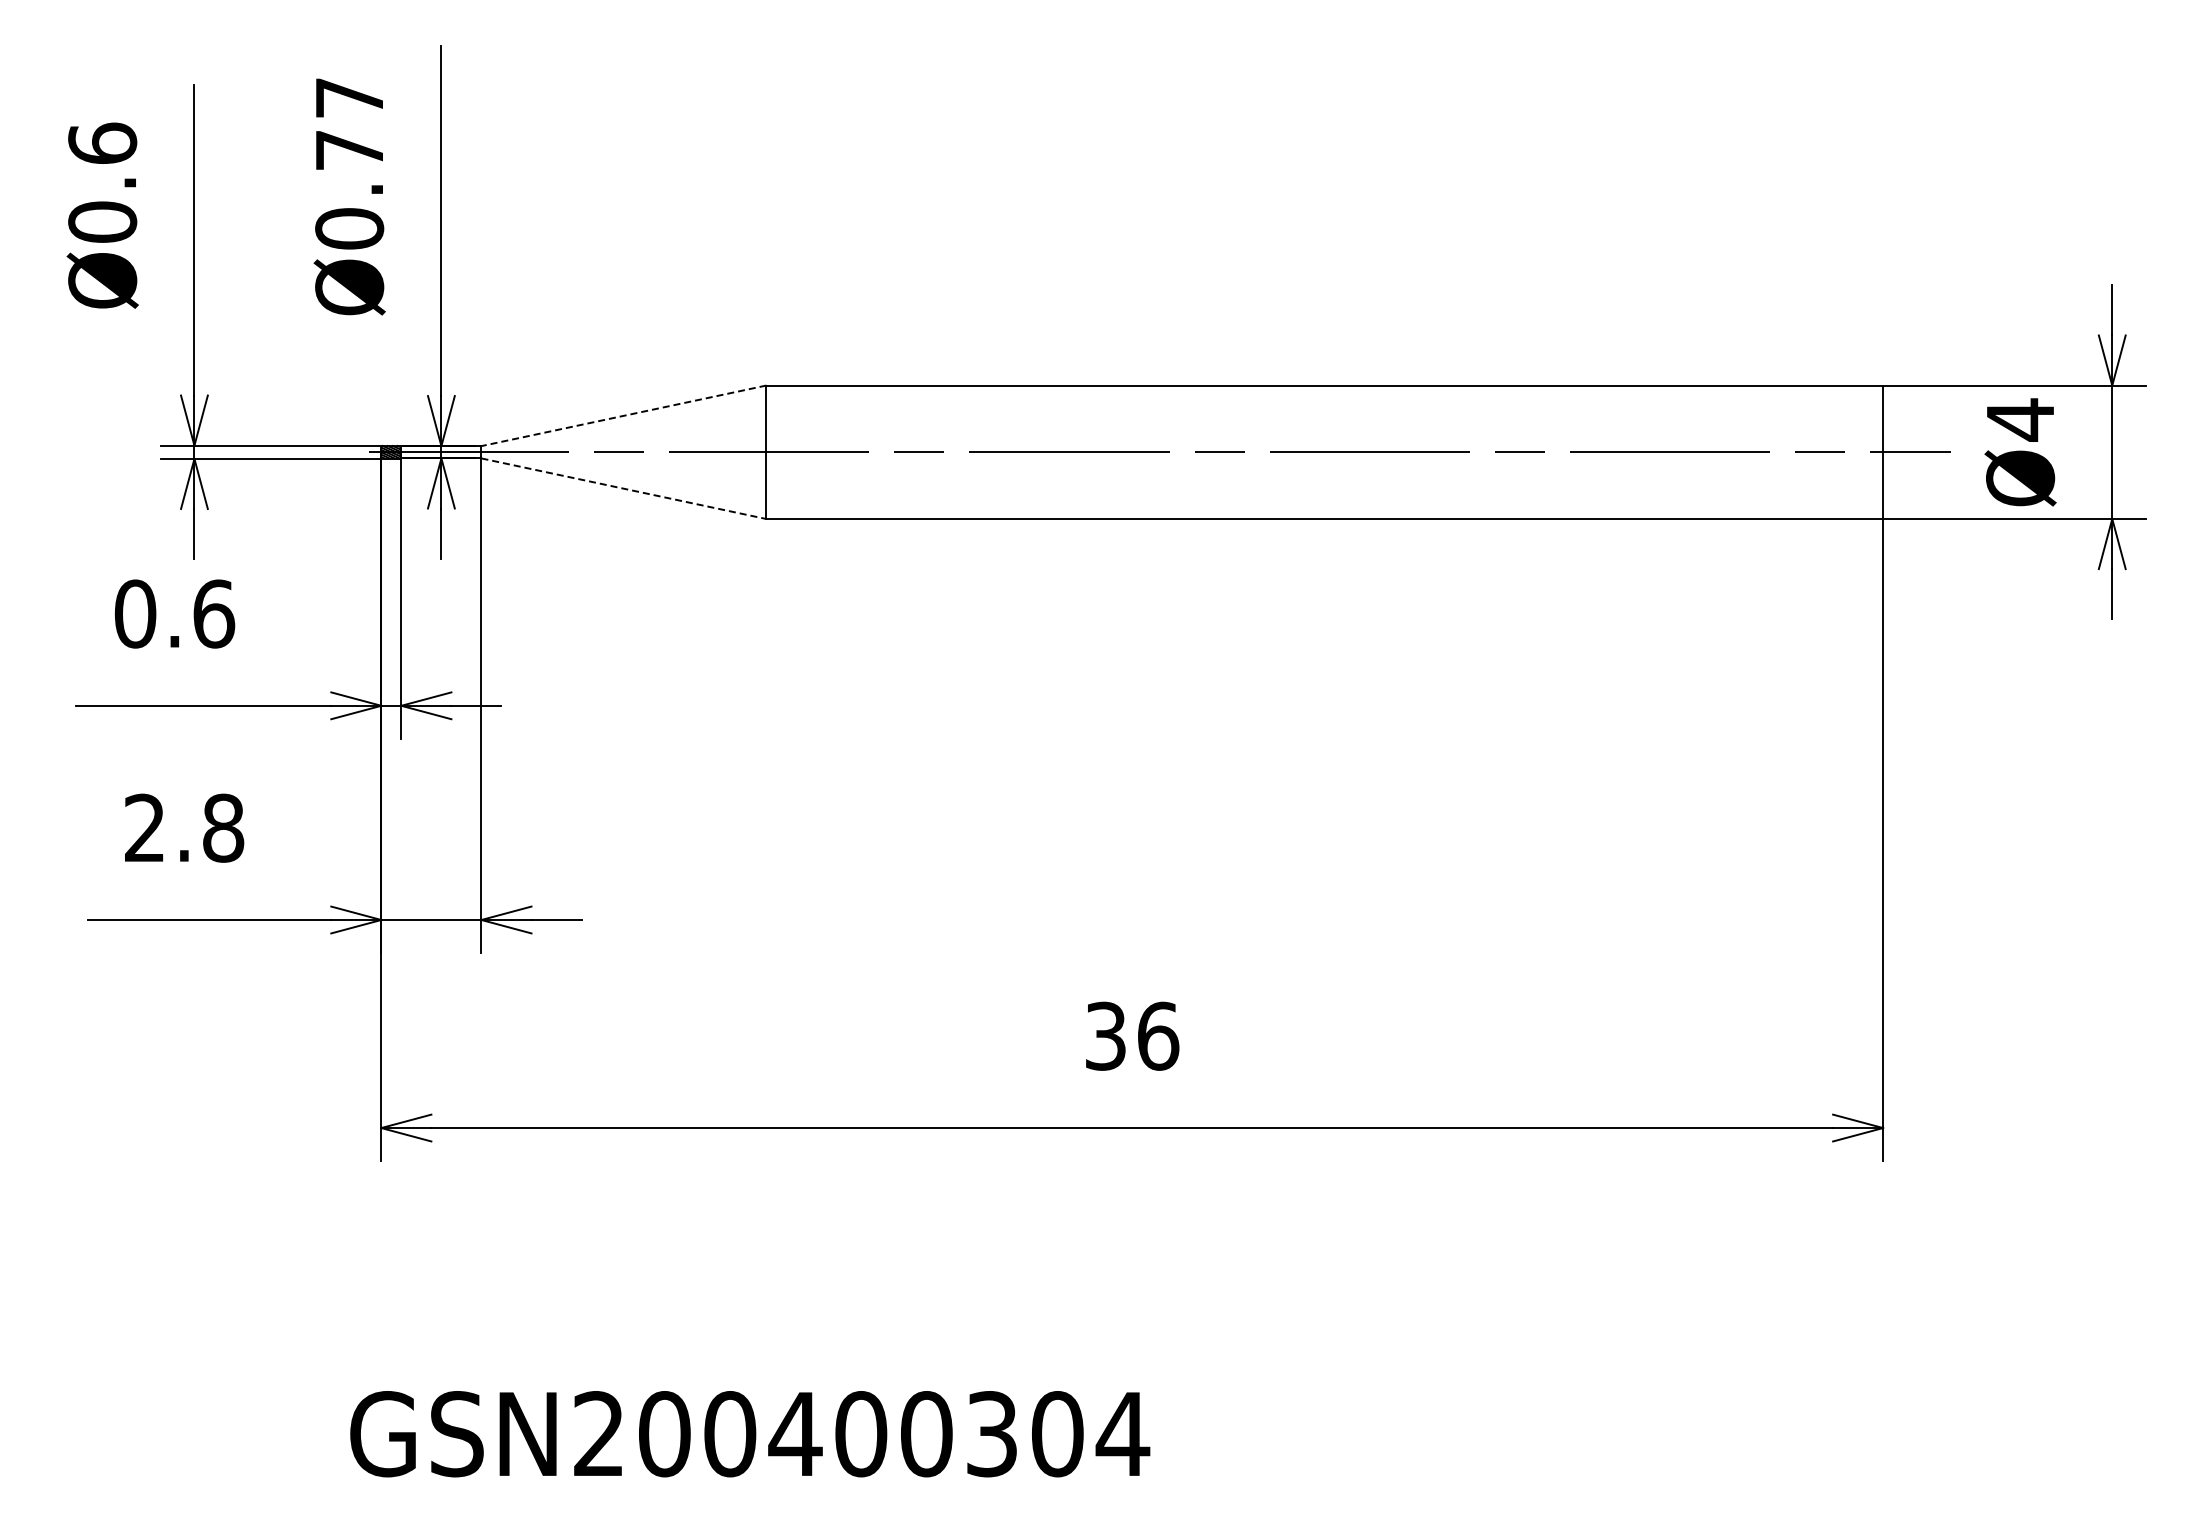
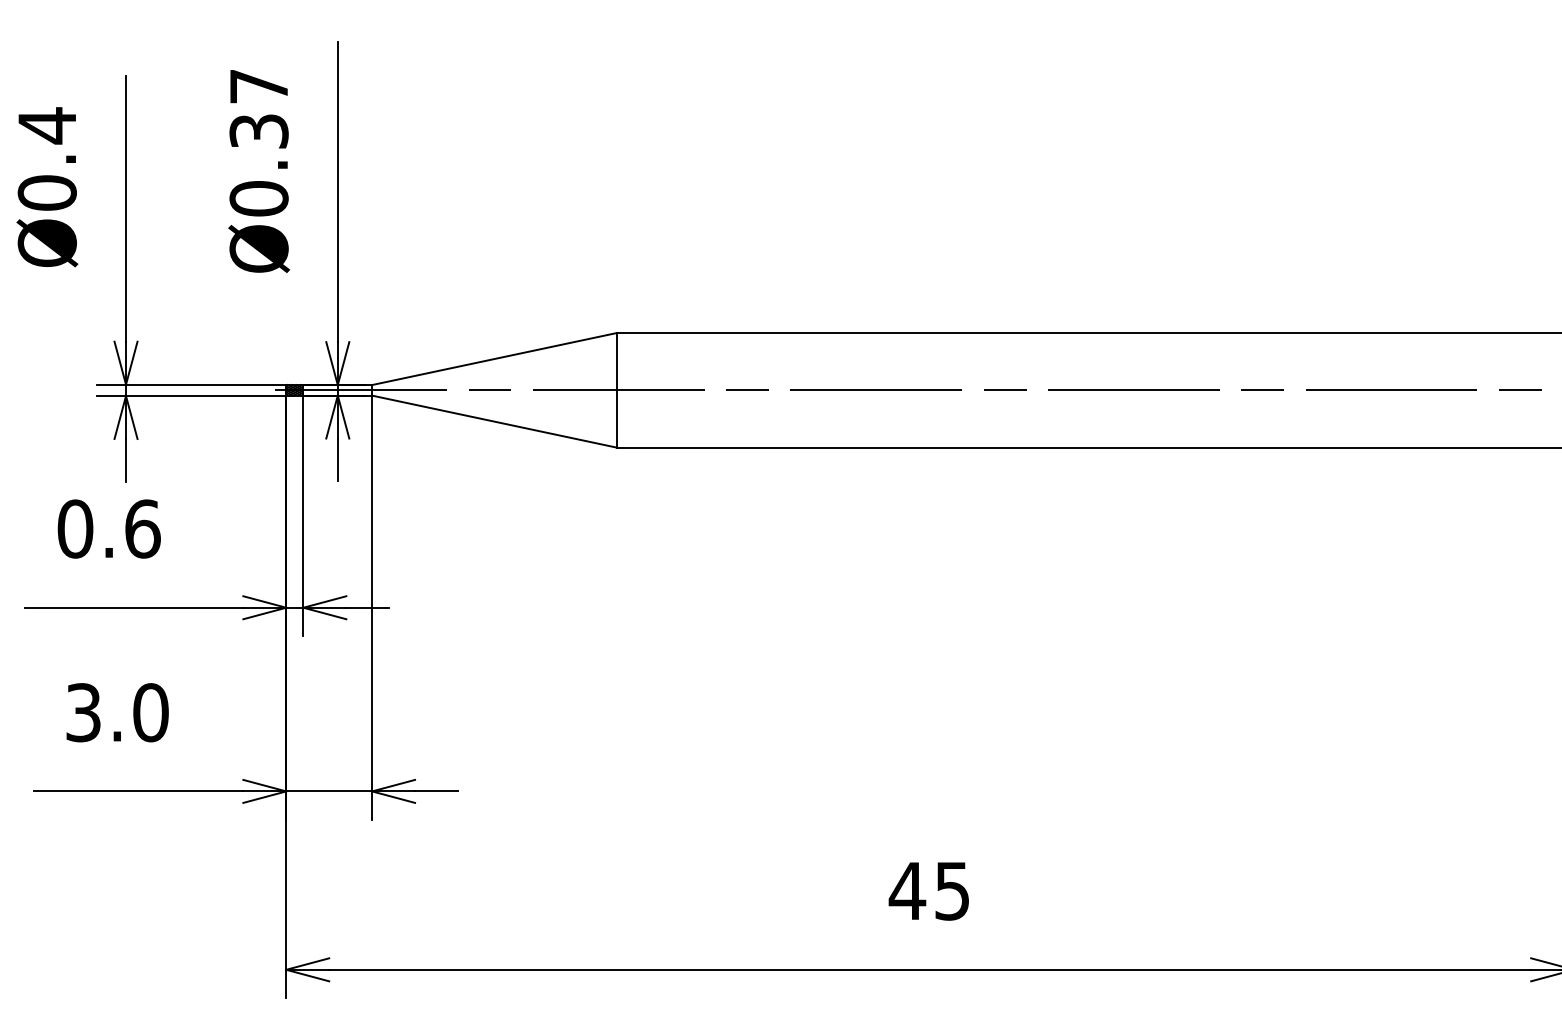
text: (102, 143) -> (47, 125), Ø0.6 -> Ø0.4
text: (349, 150) -> (258, 131), Ø0.77 -> Ø0.37
line: (623, 415) -> (493, 358), dashed -> solid
line: (623, 488) -> (493, 421), dashed -> solid
text: (184, 827) -> (117, 712), 2.8 -> 3.0
text: (1131, 1035) -> (929, 890), 36 -> 45

